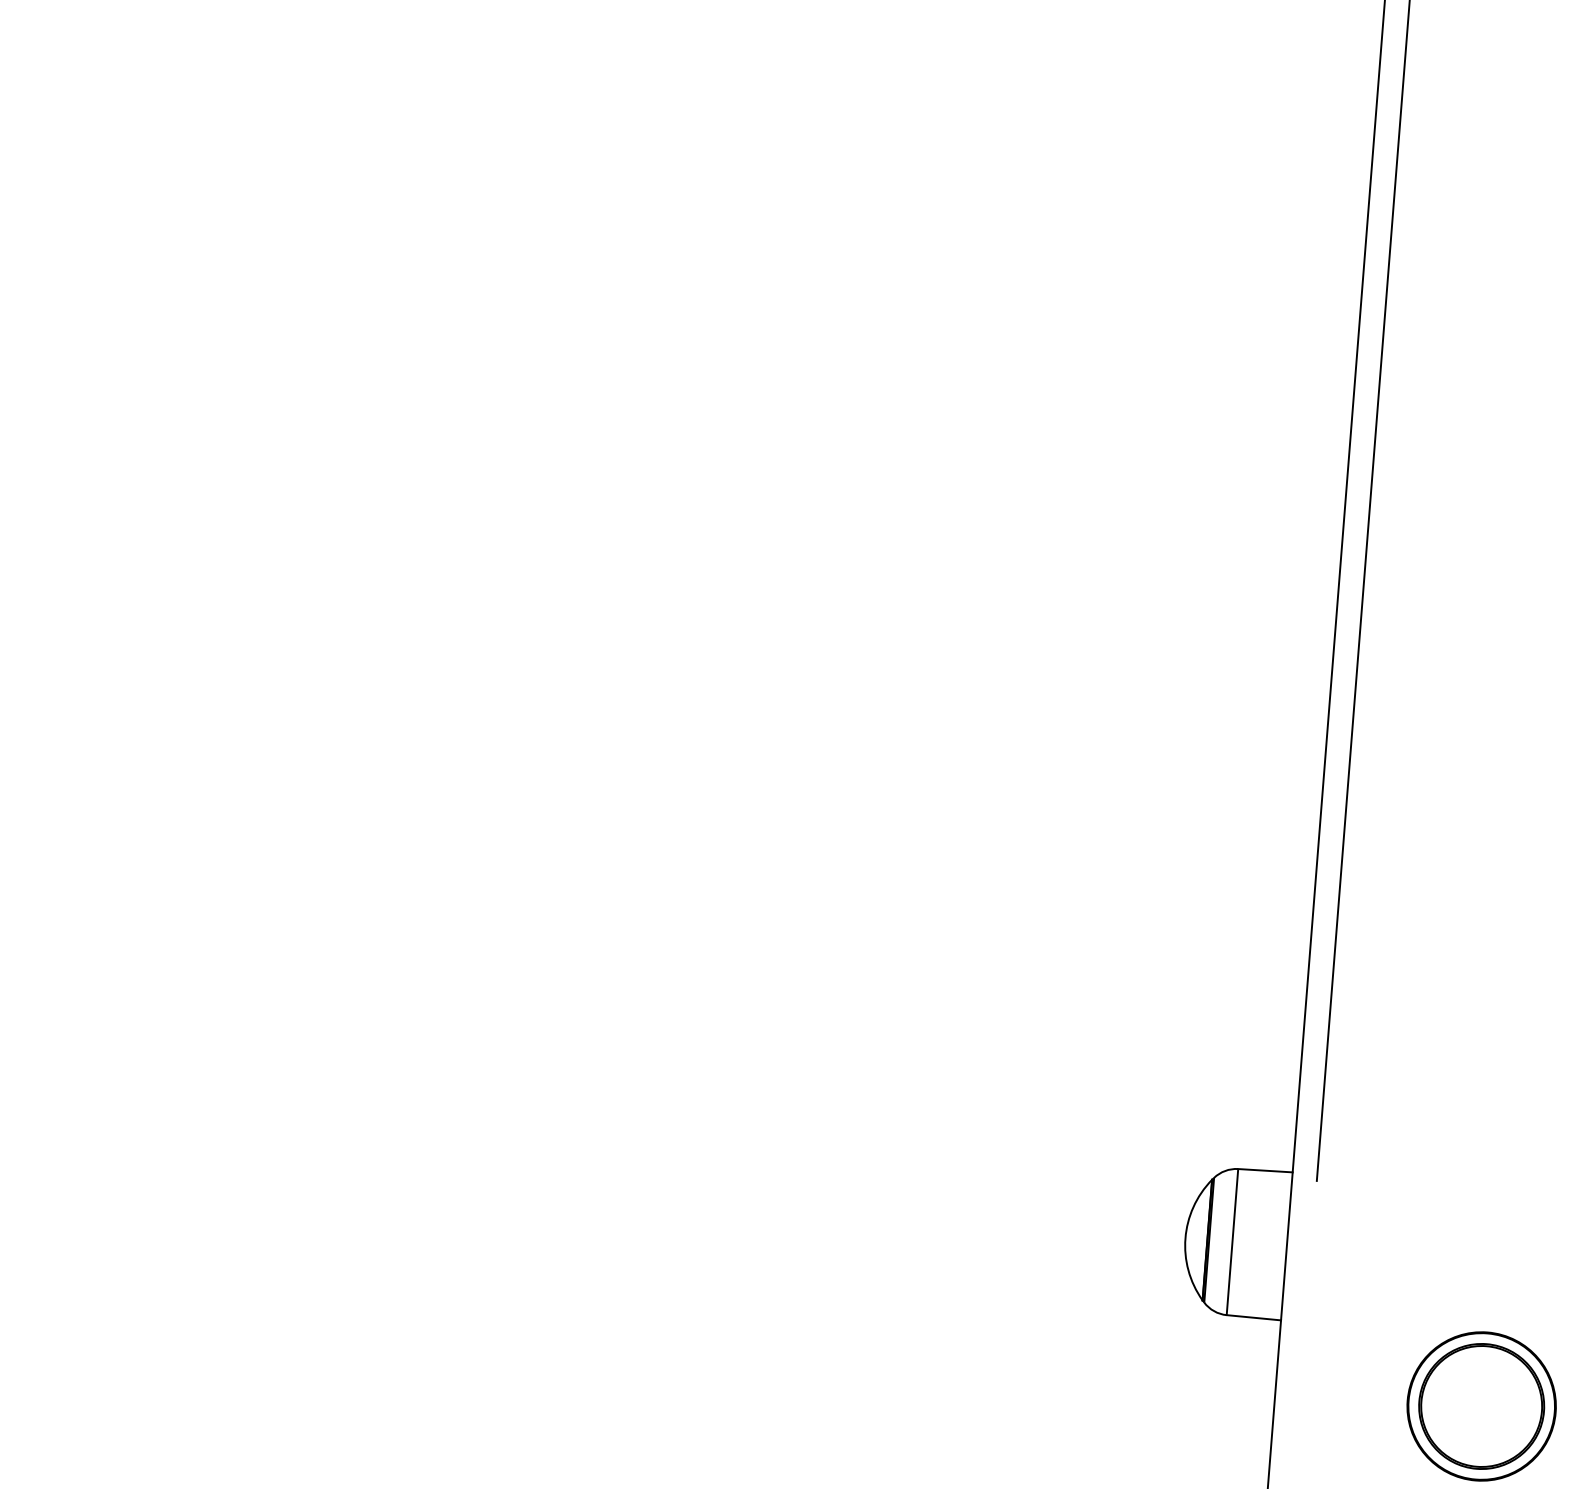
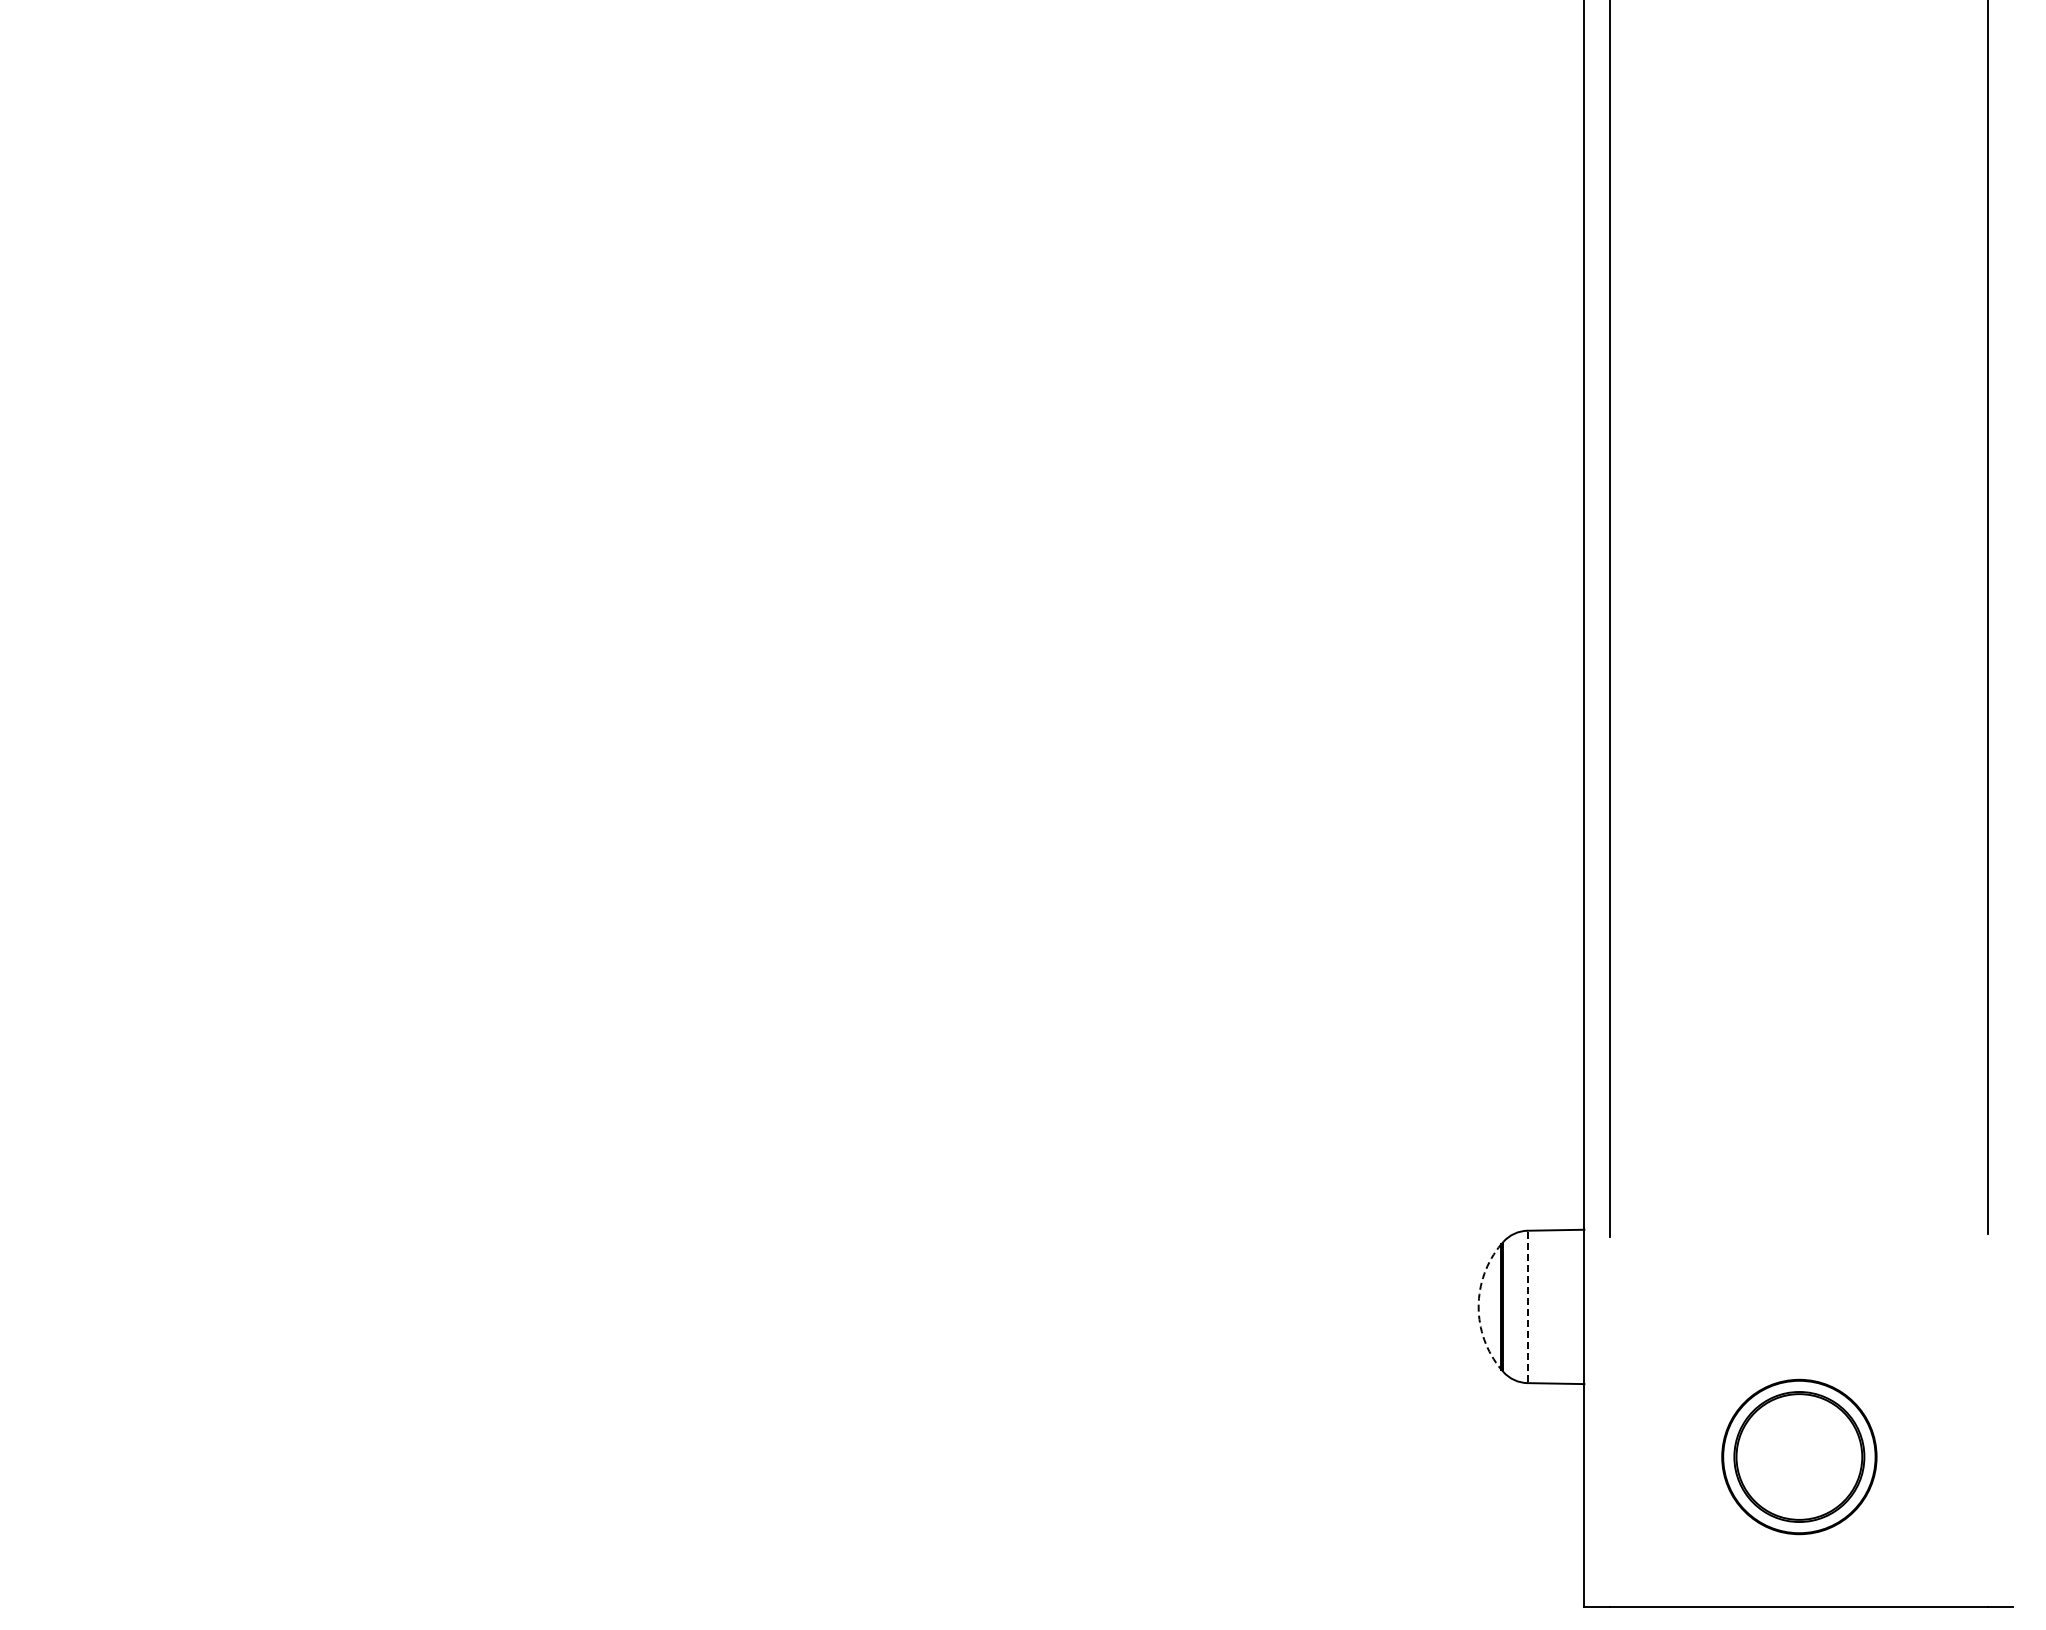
arc: (1185, 1237) -> (1478, 1306), solid -> dashed
line: (1232, 1241) -> (1527, 1306), solid -> dashed

